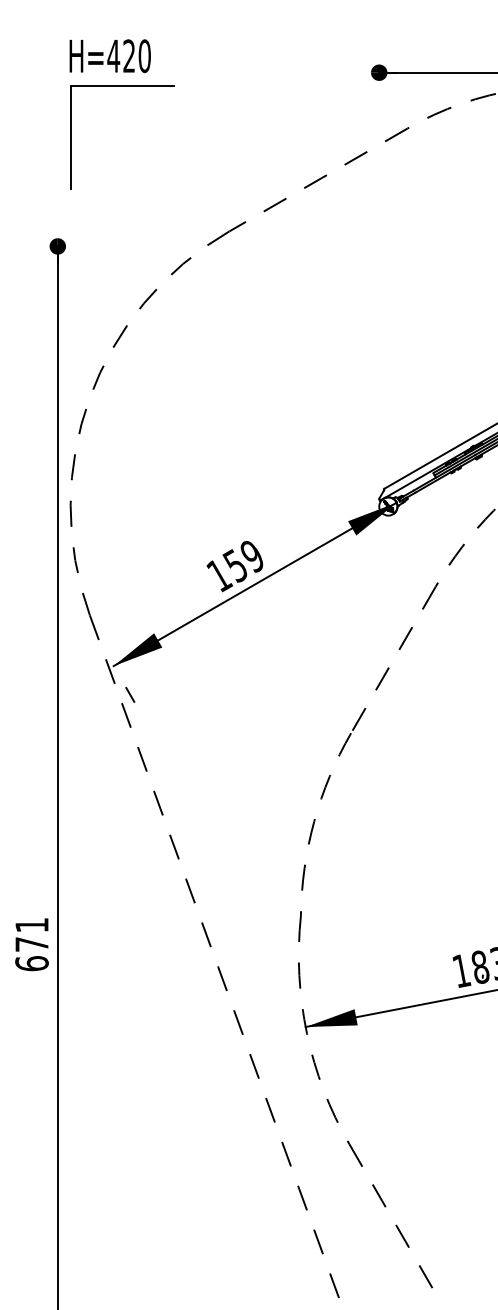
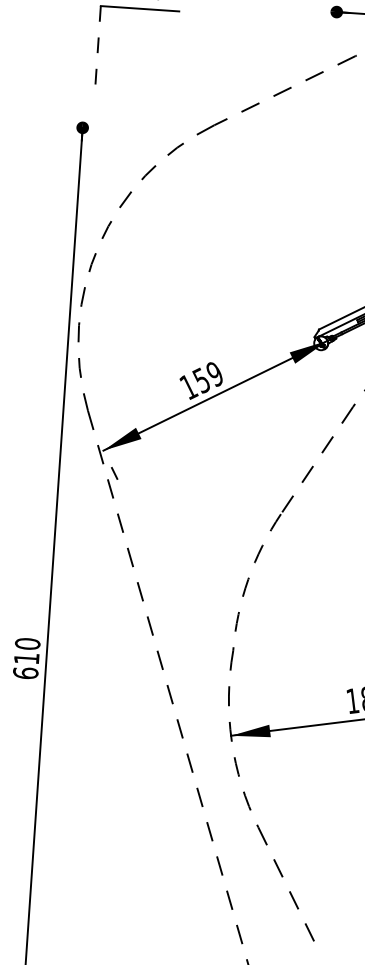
line: (70, 136) -> (98, 44), solid -> dashed
text: (31, 934) -> (26, 650), 671 -> 610

